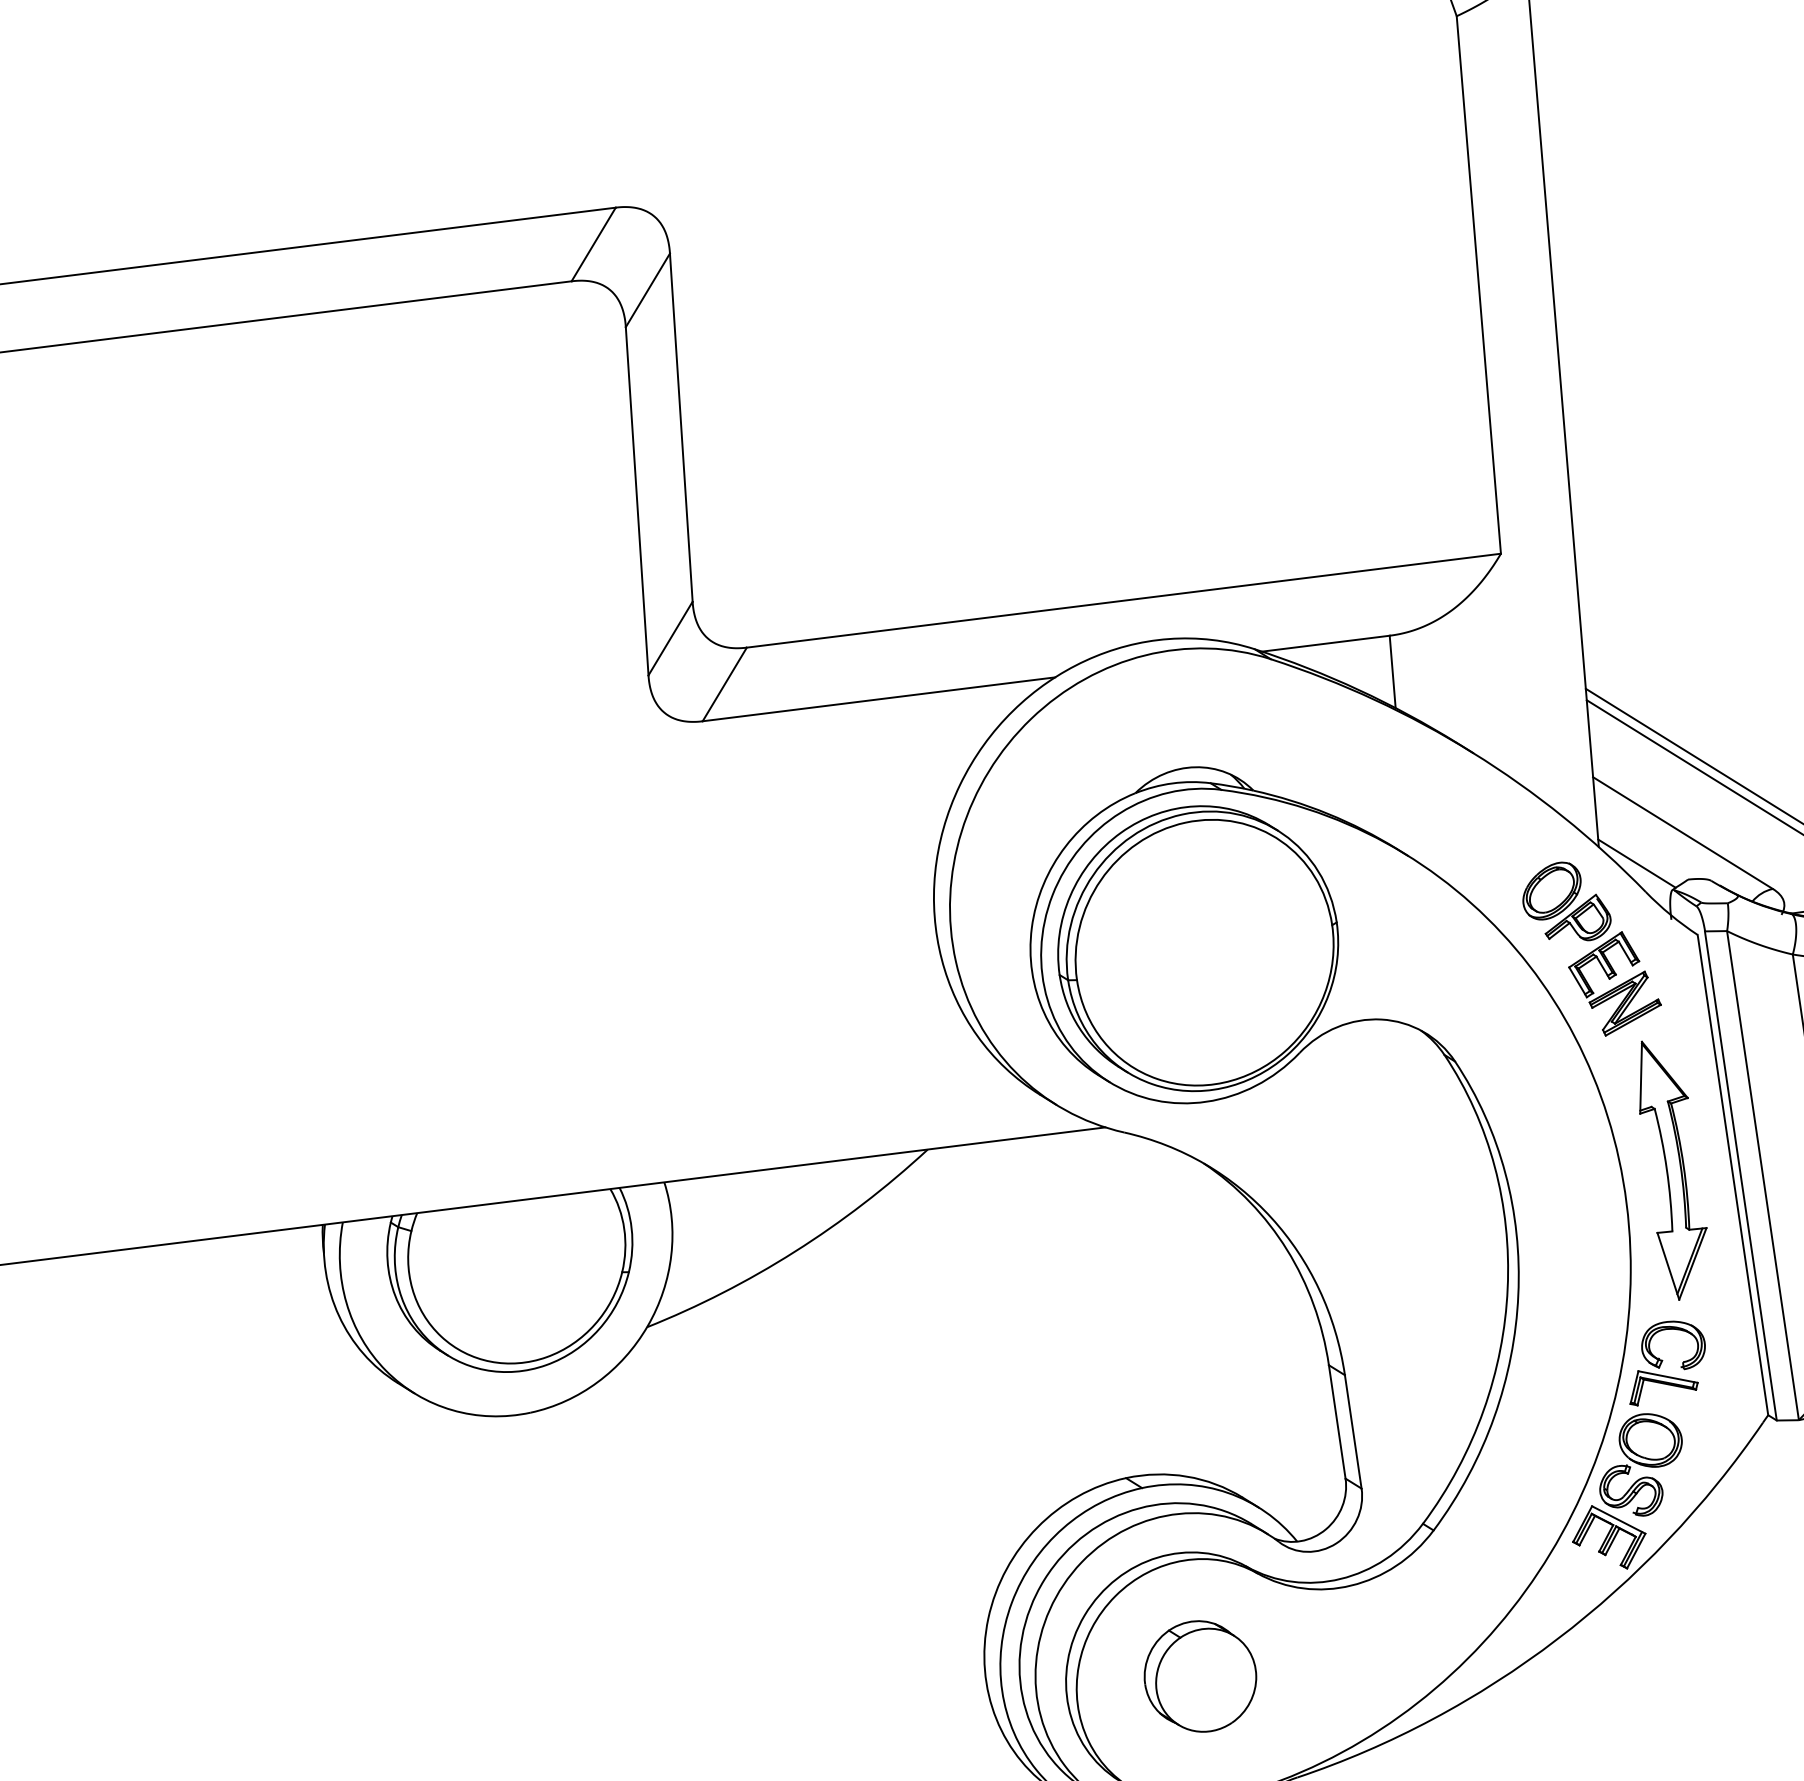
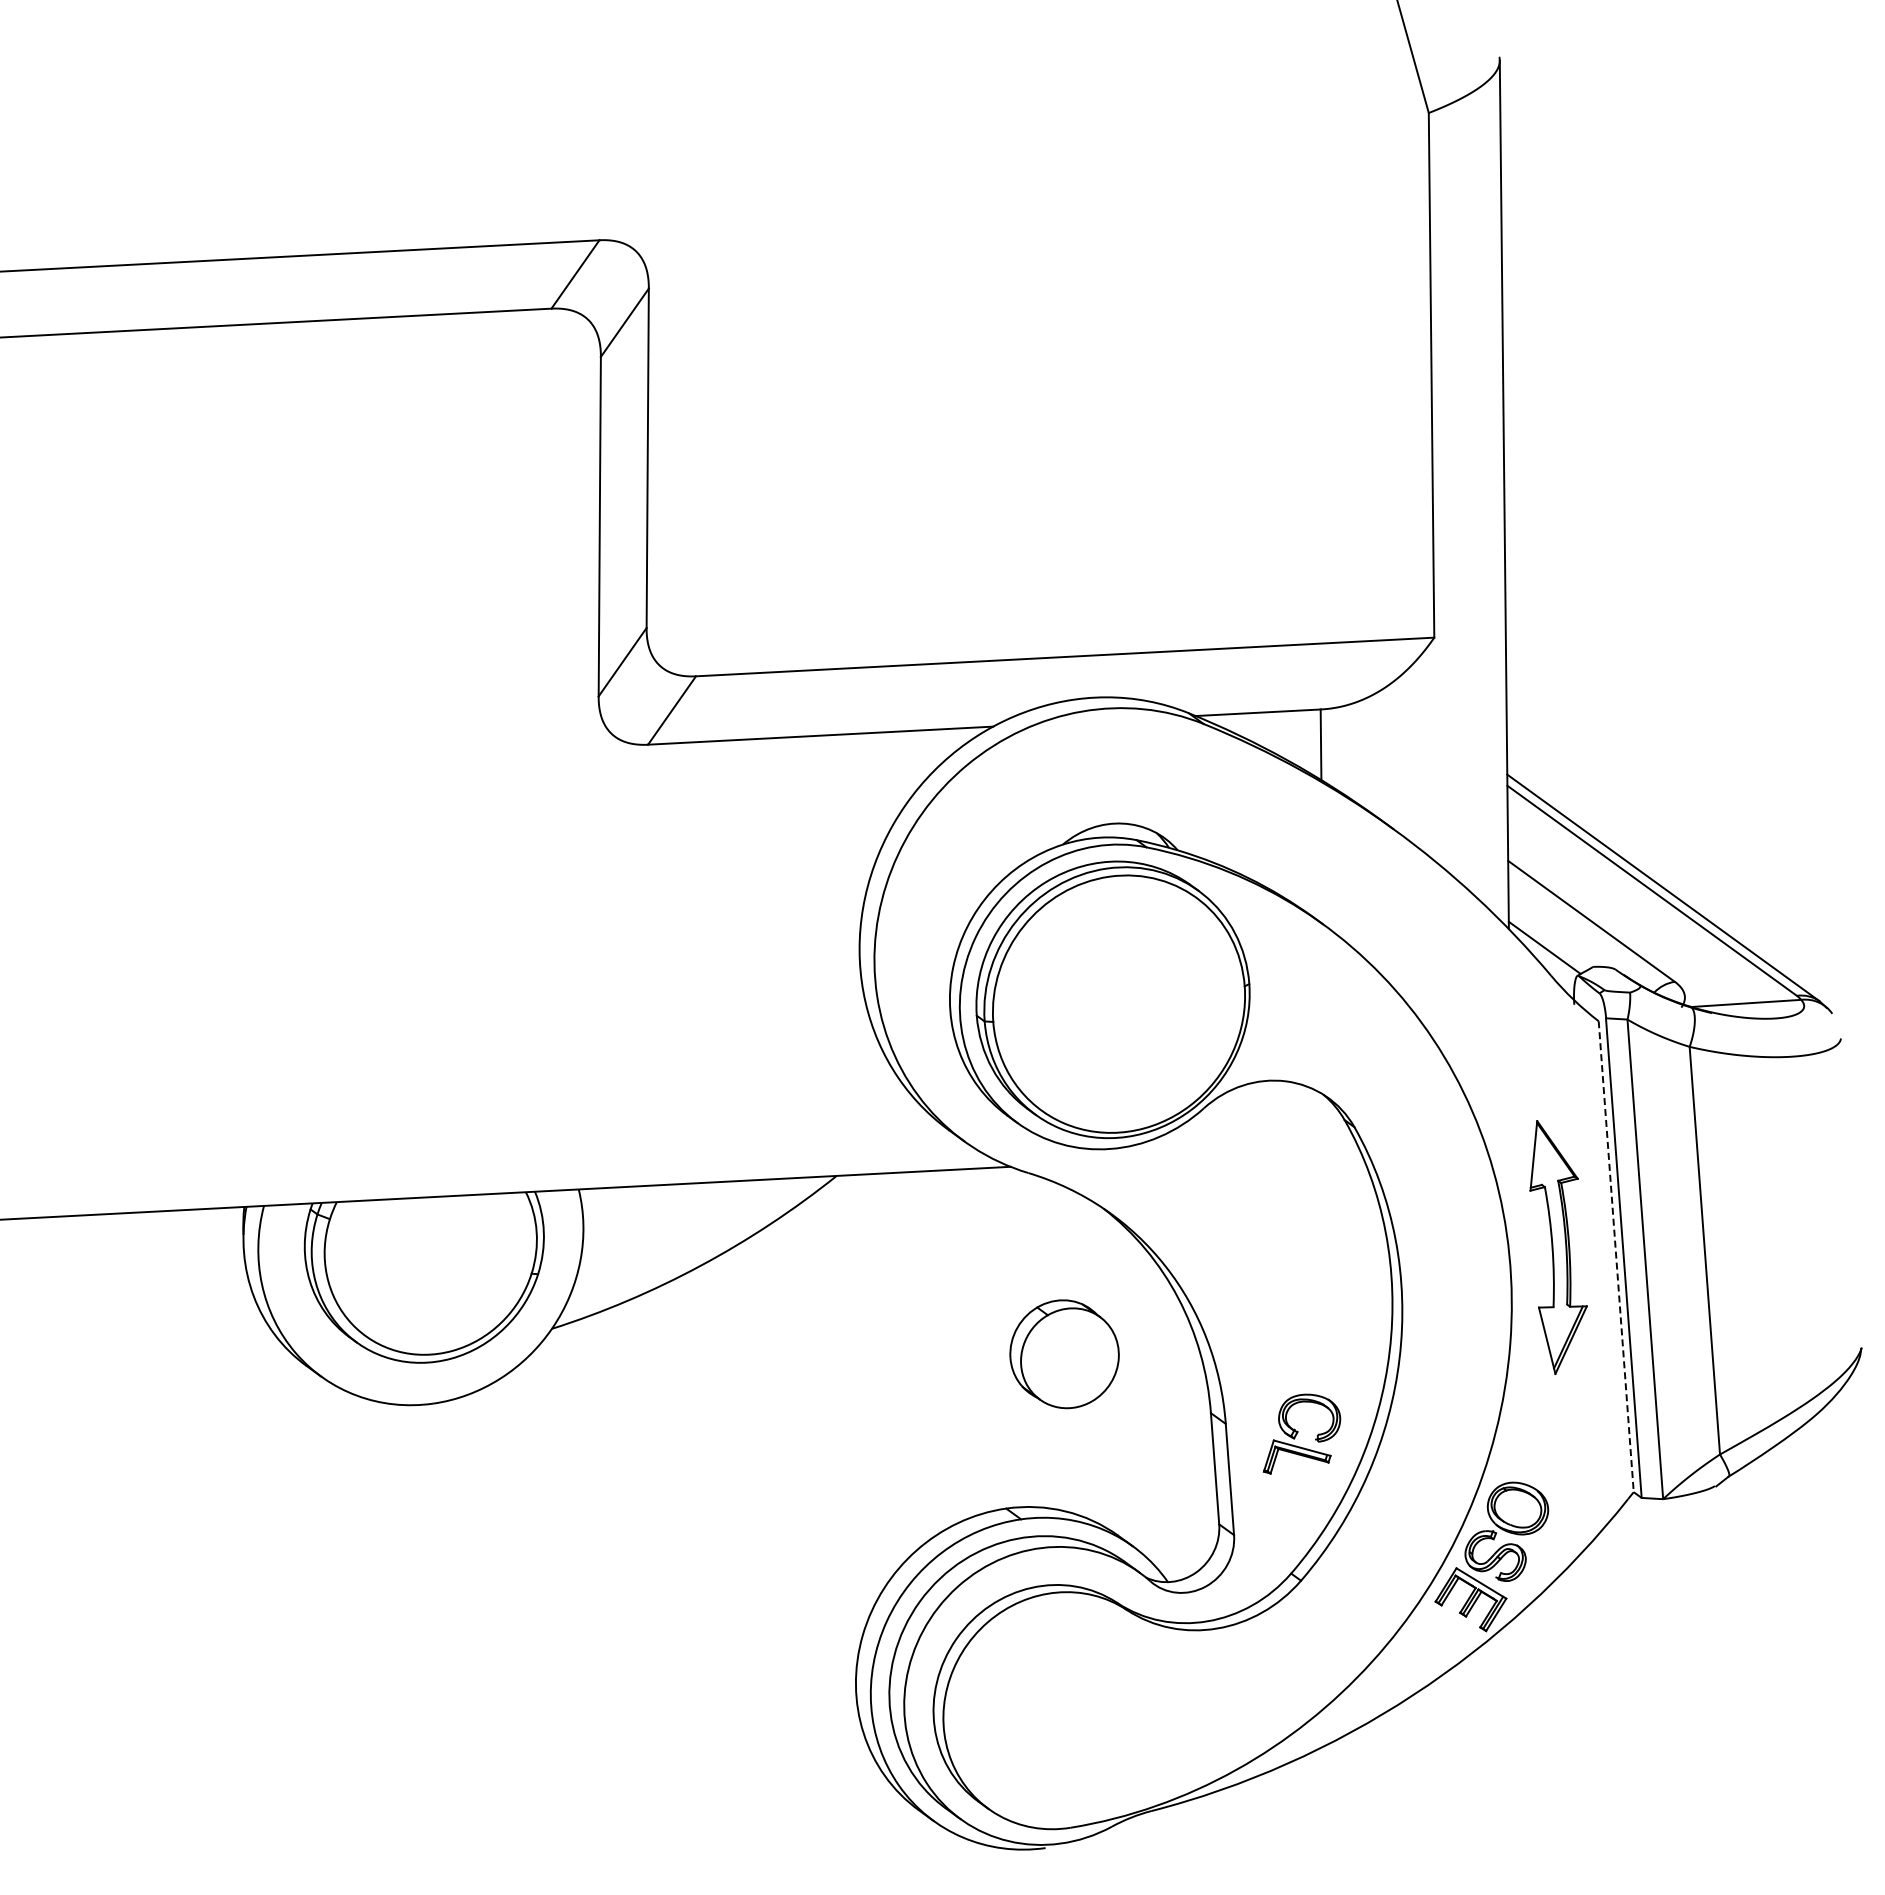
part: (1592, 947) -> (1495, 1026), removed
line: (1733, 1175) -> (1616, 1257), solid -> dashed
part: (1666, 1362) -> (1301, 1433), moved
part: (1200, 1676) -> (1064, 1354), moved

